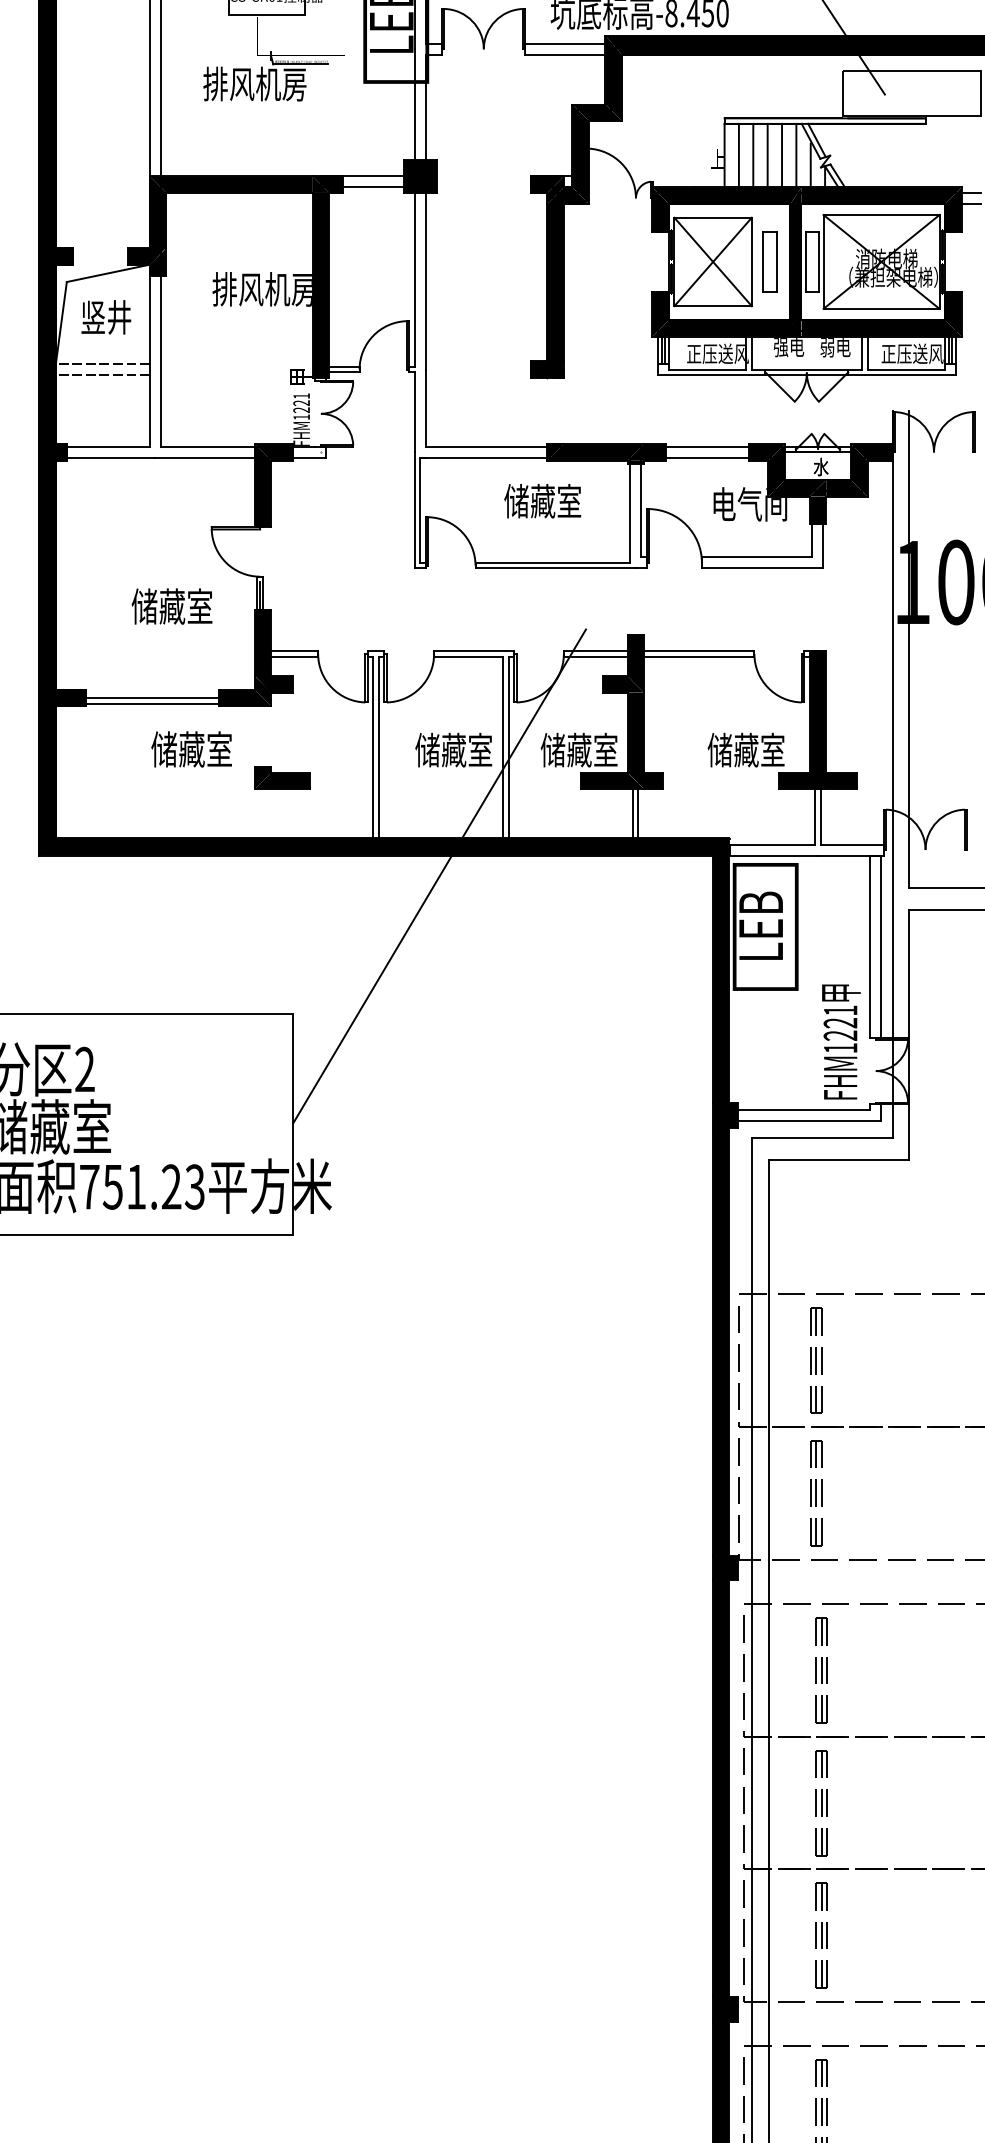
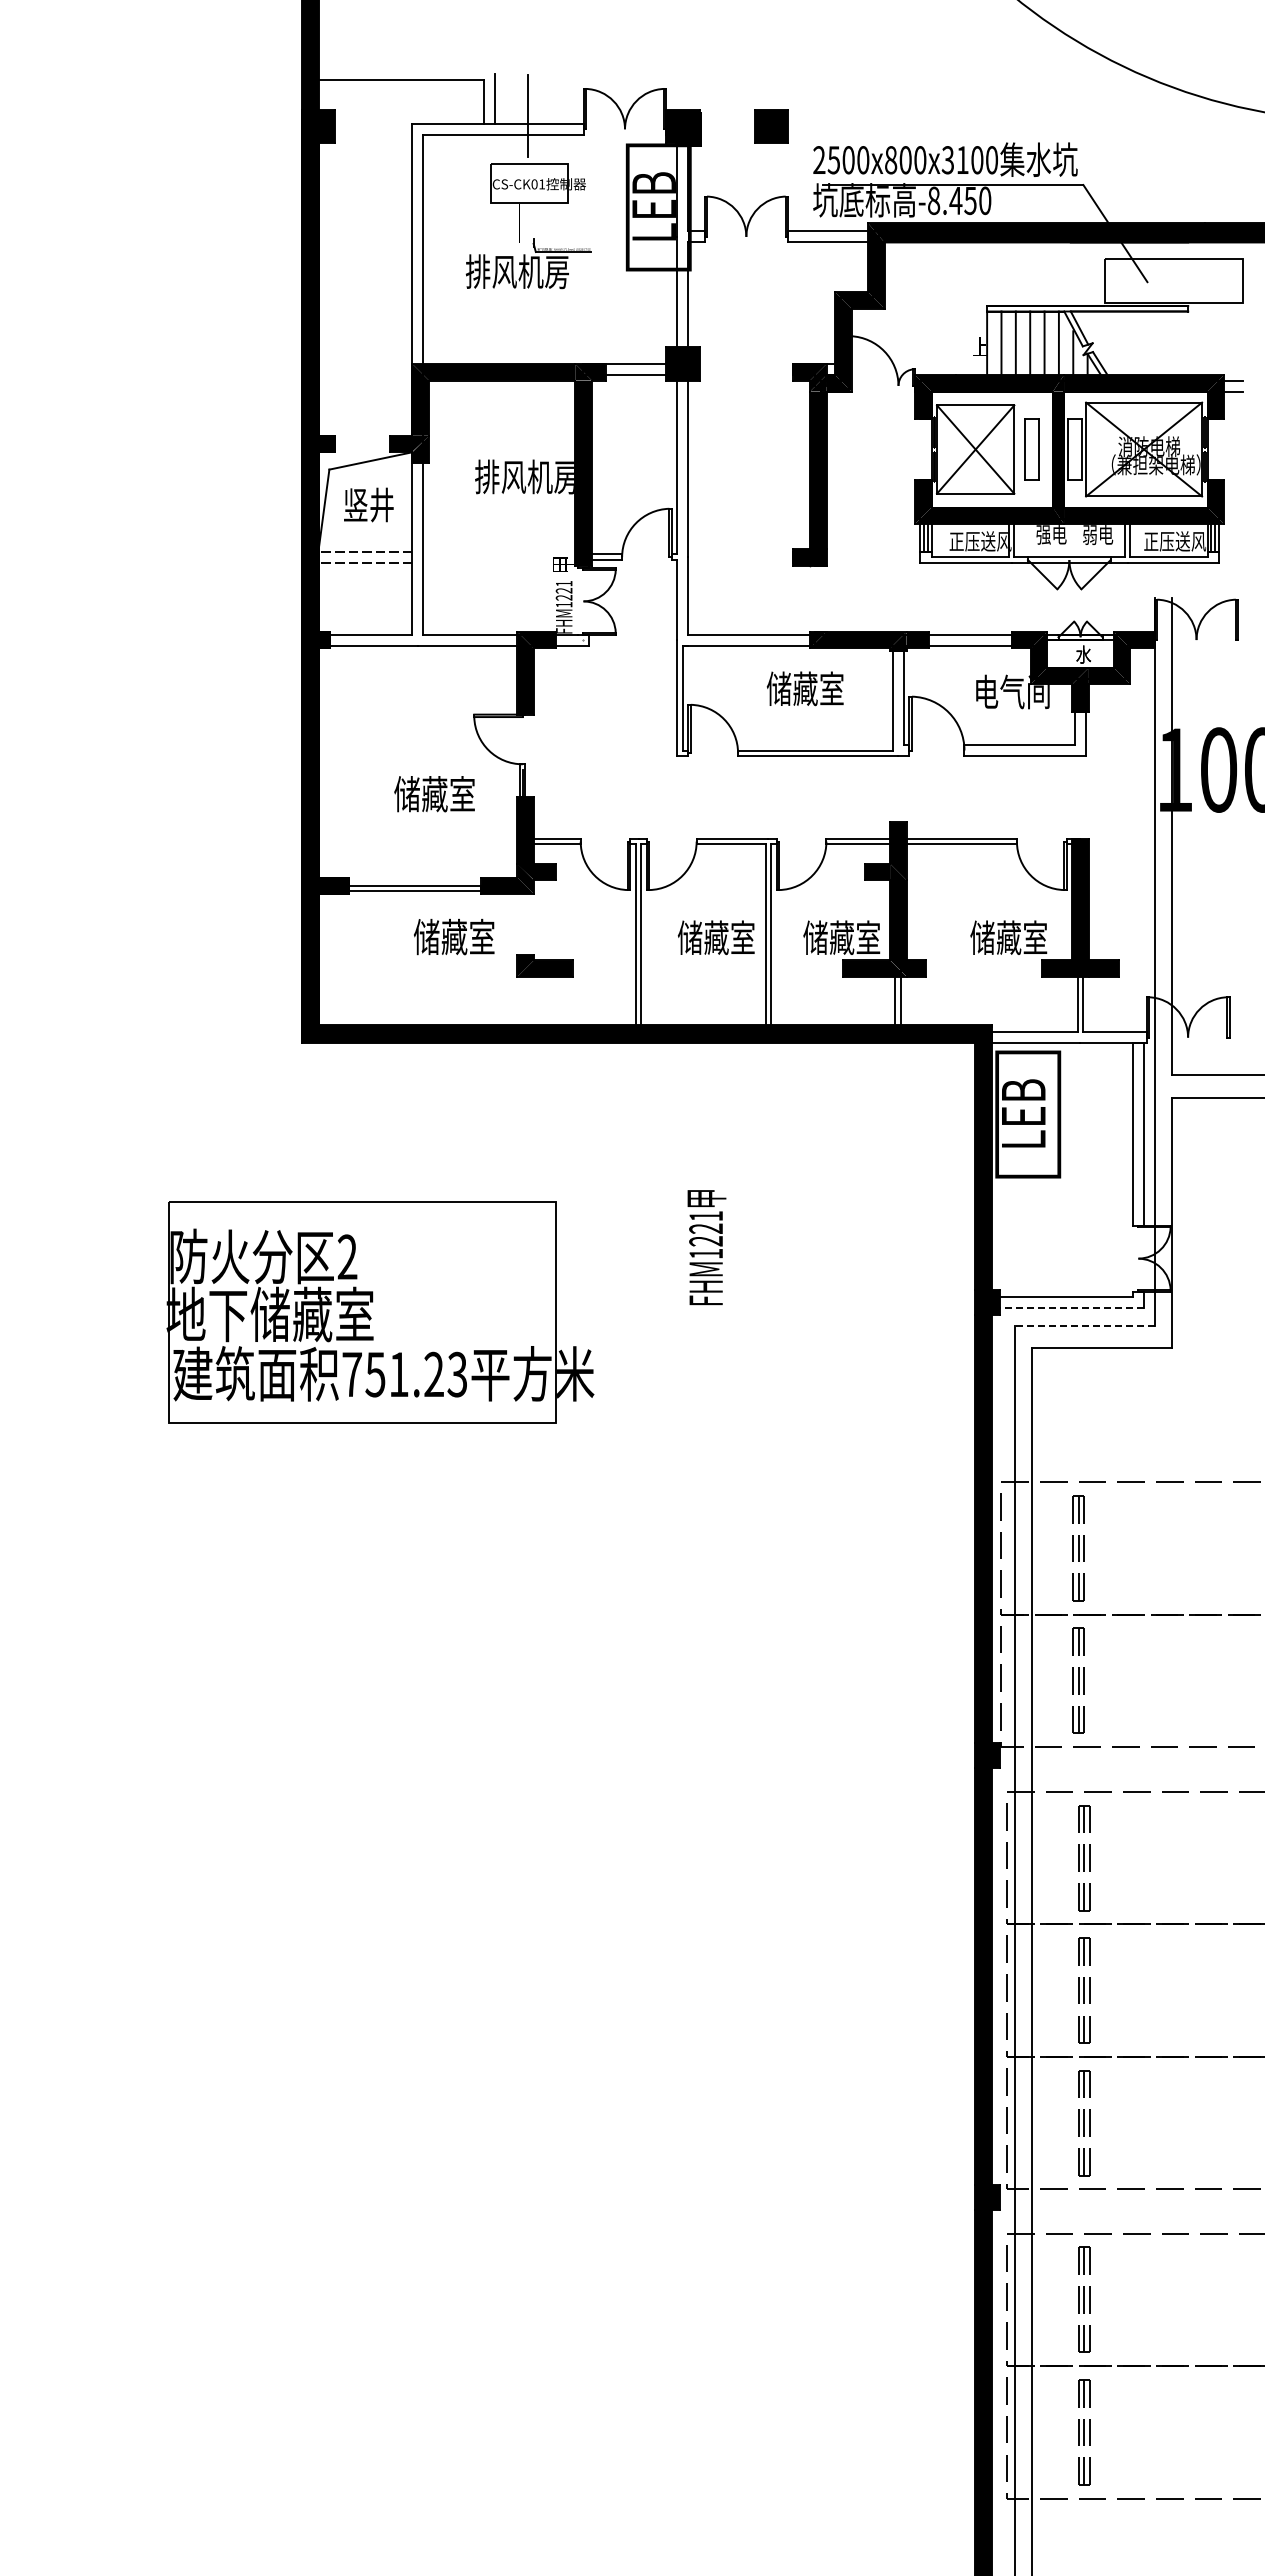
line: (439, 875) -> (702, 1063), removed
text: (840, 1041) -> (706, 1247), moved
line: (800, 1120) -> (1063, 1308), solid -> dashed
line: (821, 1137) -> (1084, 1325), solid -> dashed

